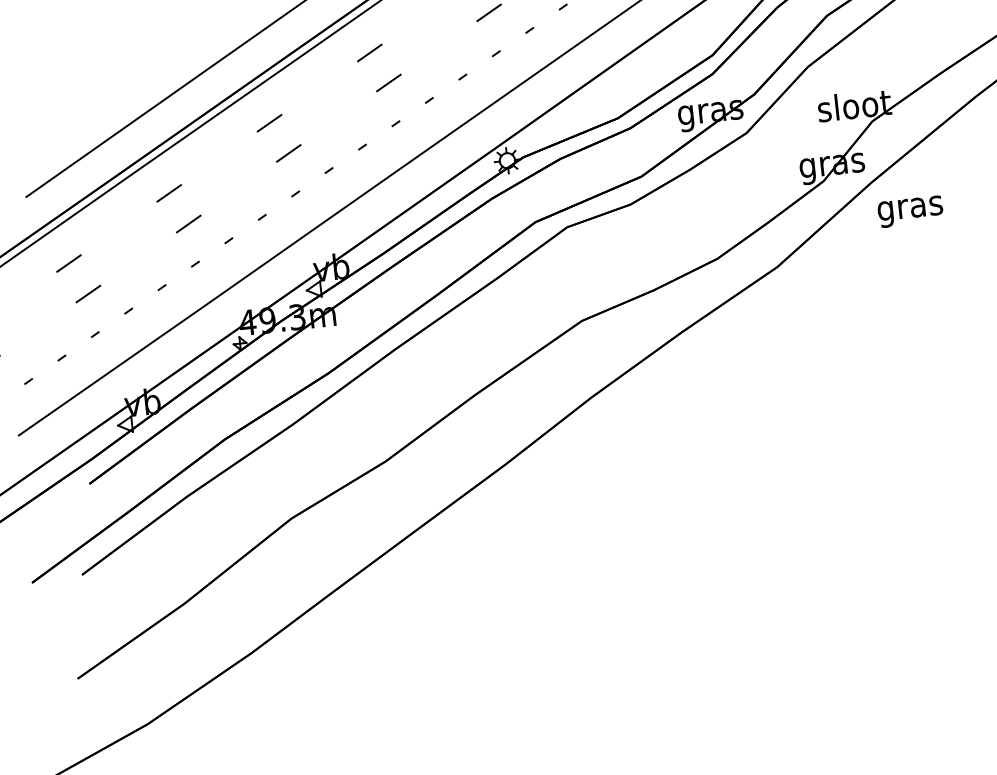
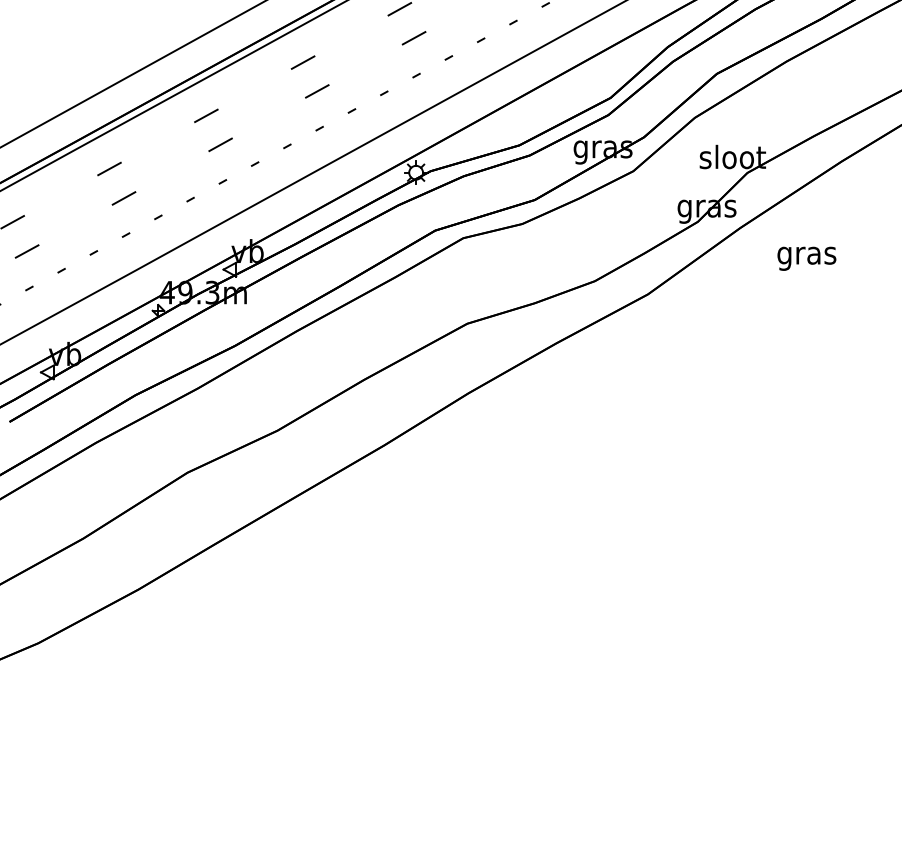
text: (910, 211) -> (806, 258), moved

